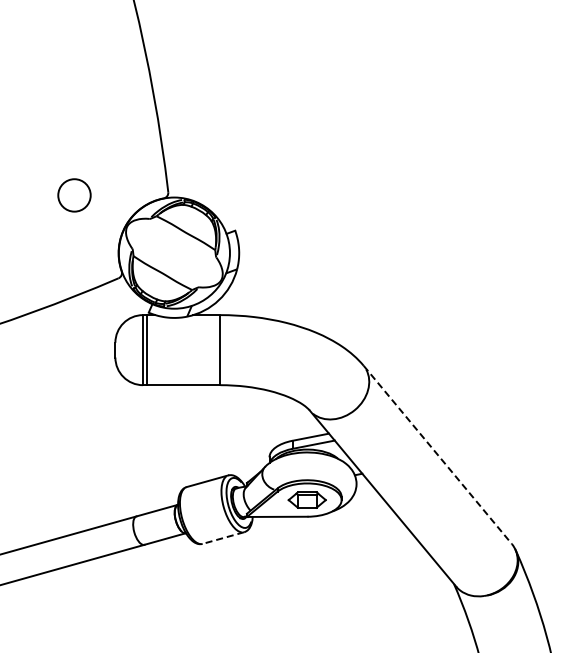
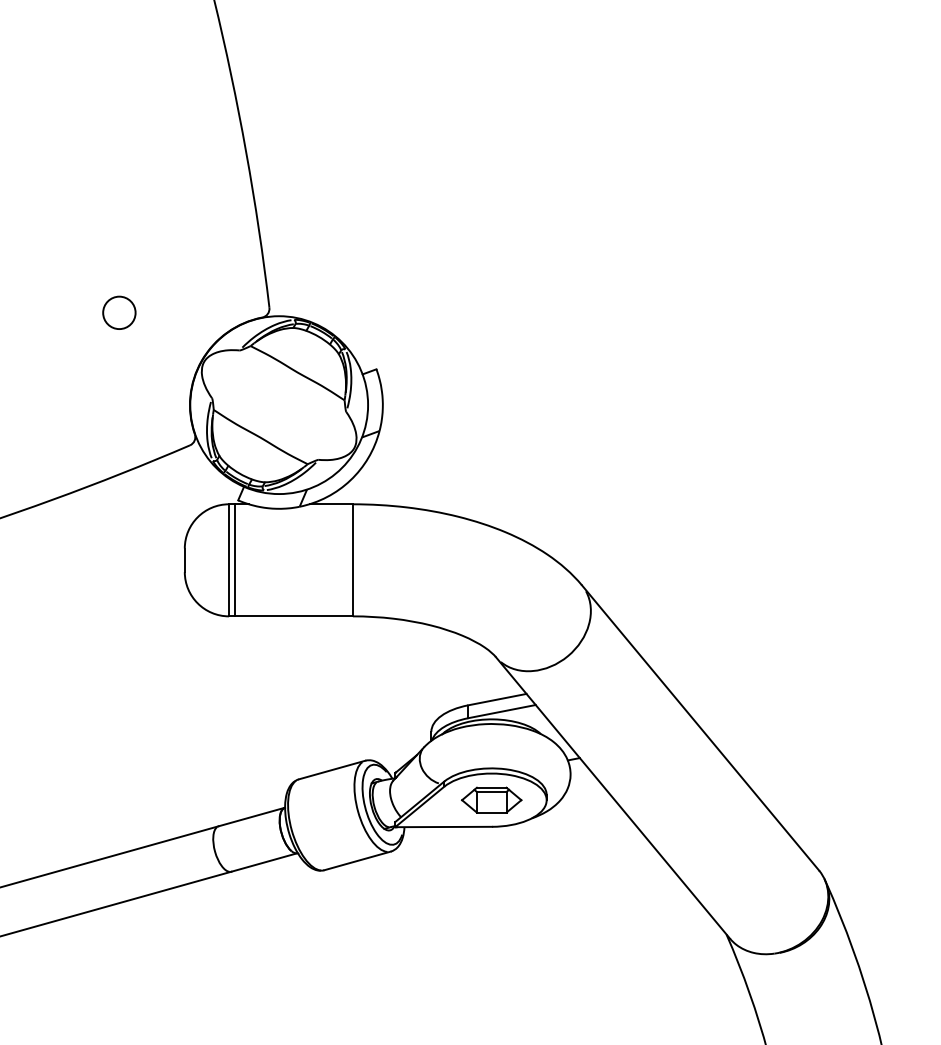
circle: (74, 195) -> (119, 312), size x0.62
line: (437, 454) -> (700, 727), dashed -> solid
line: (223, 538) -> (357, 861), dashed -> solid

